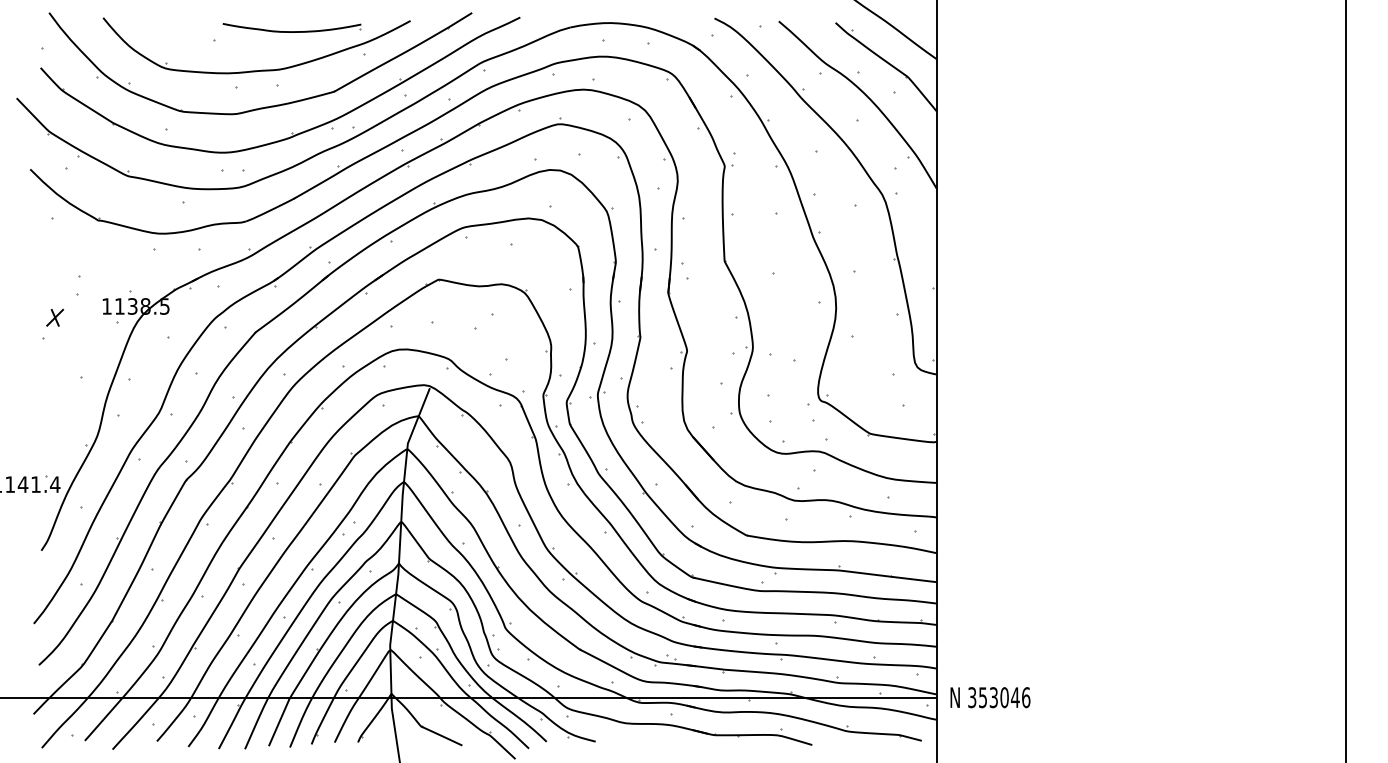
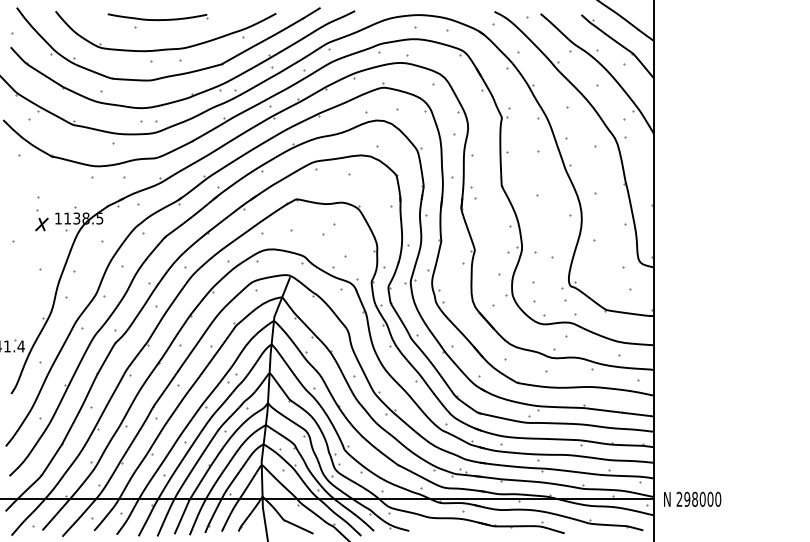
part: (291, 27) -> (157, 16), moved
part: (55, 317) -> (42, 224), moved
text: (999, 697) -> (699, 499), 353046 -> 298000

